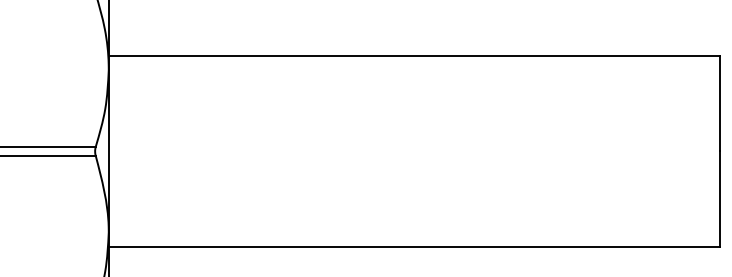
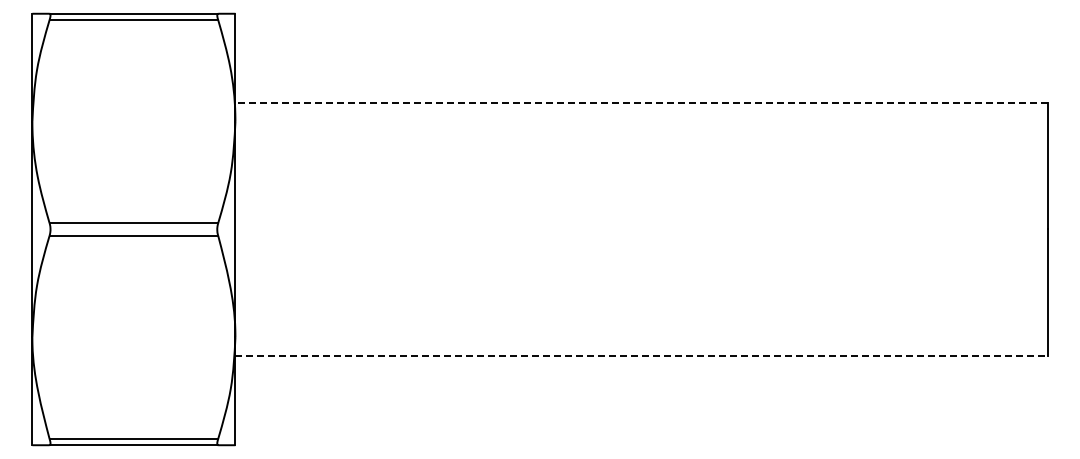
line: (414, 55) -> (641, 102), solid -> dashed
line: (414, 246) -> (642, 356), solid -> dashed

